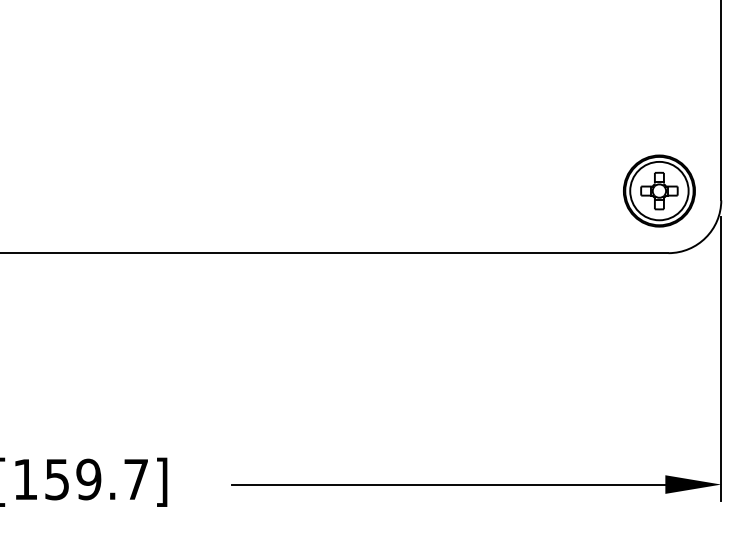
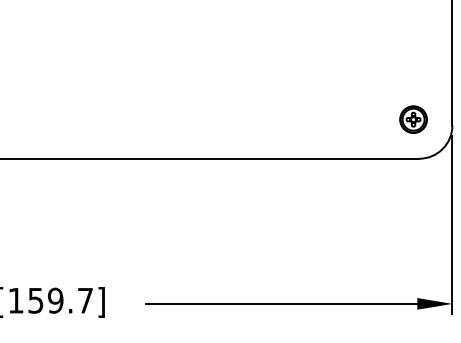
part: (659, 190) -> (413, 119), size x0.6

